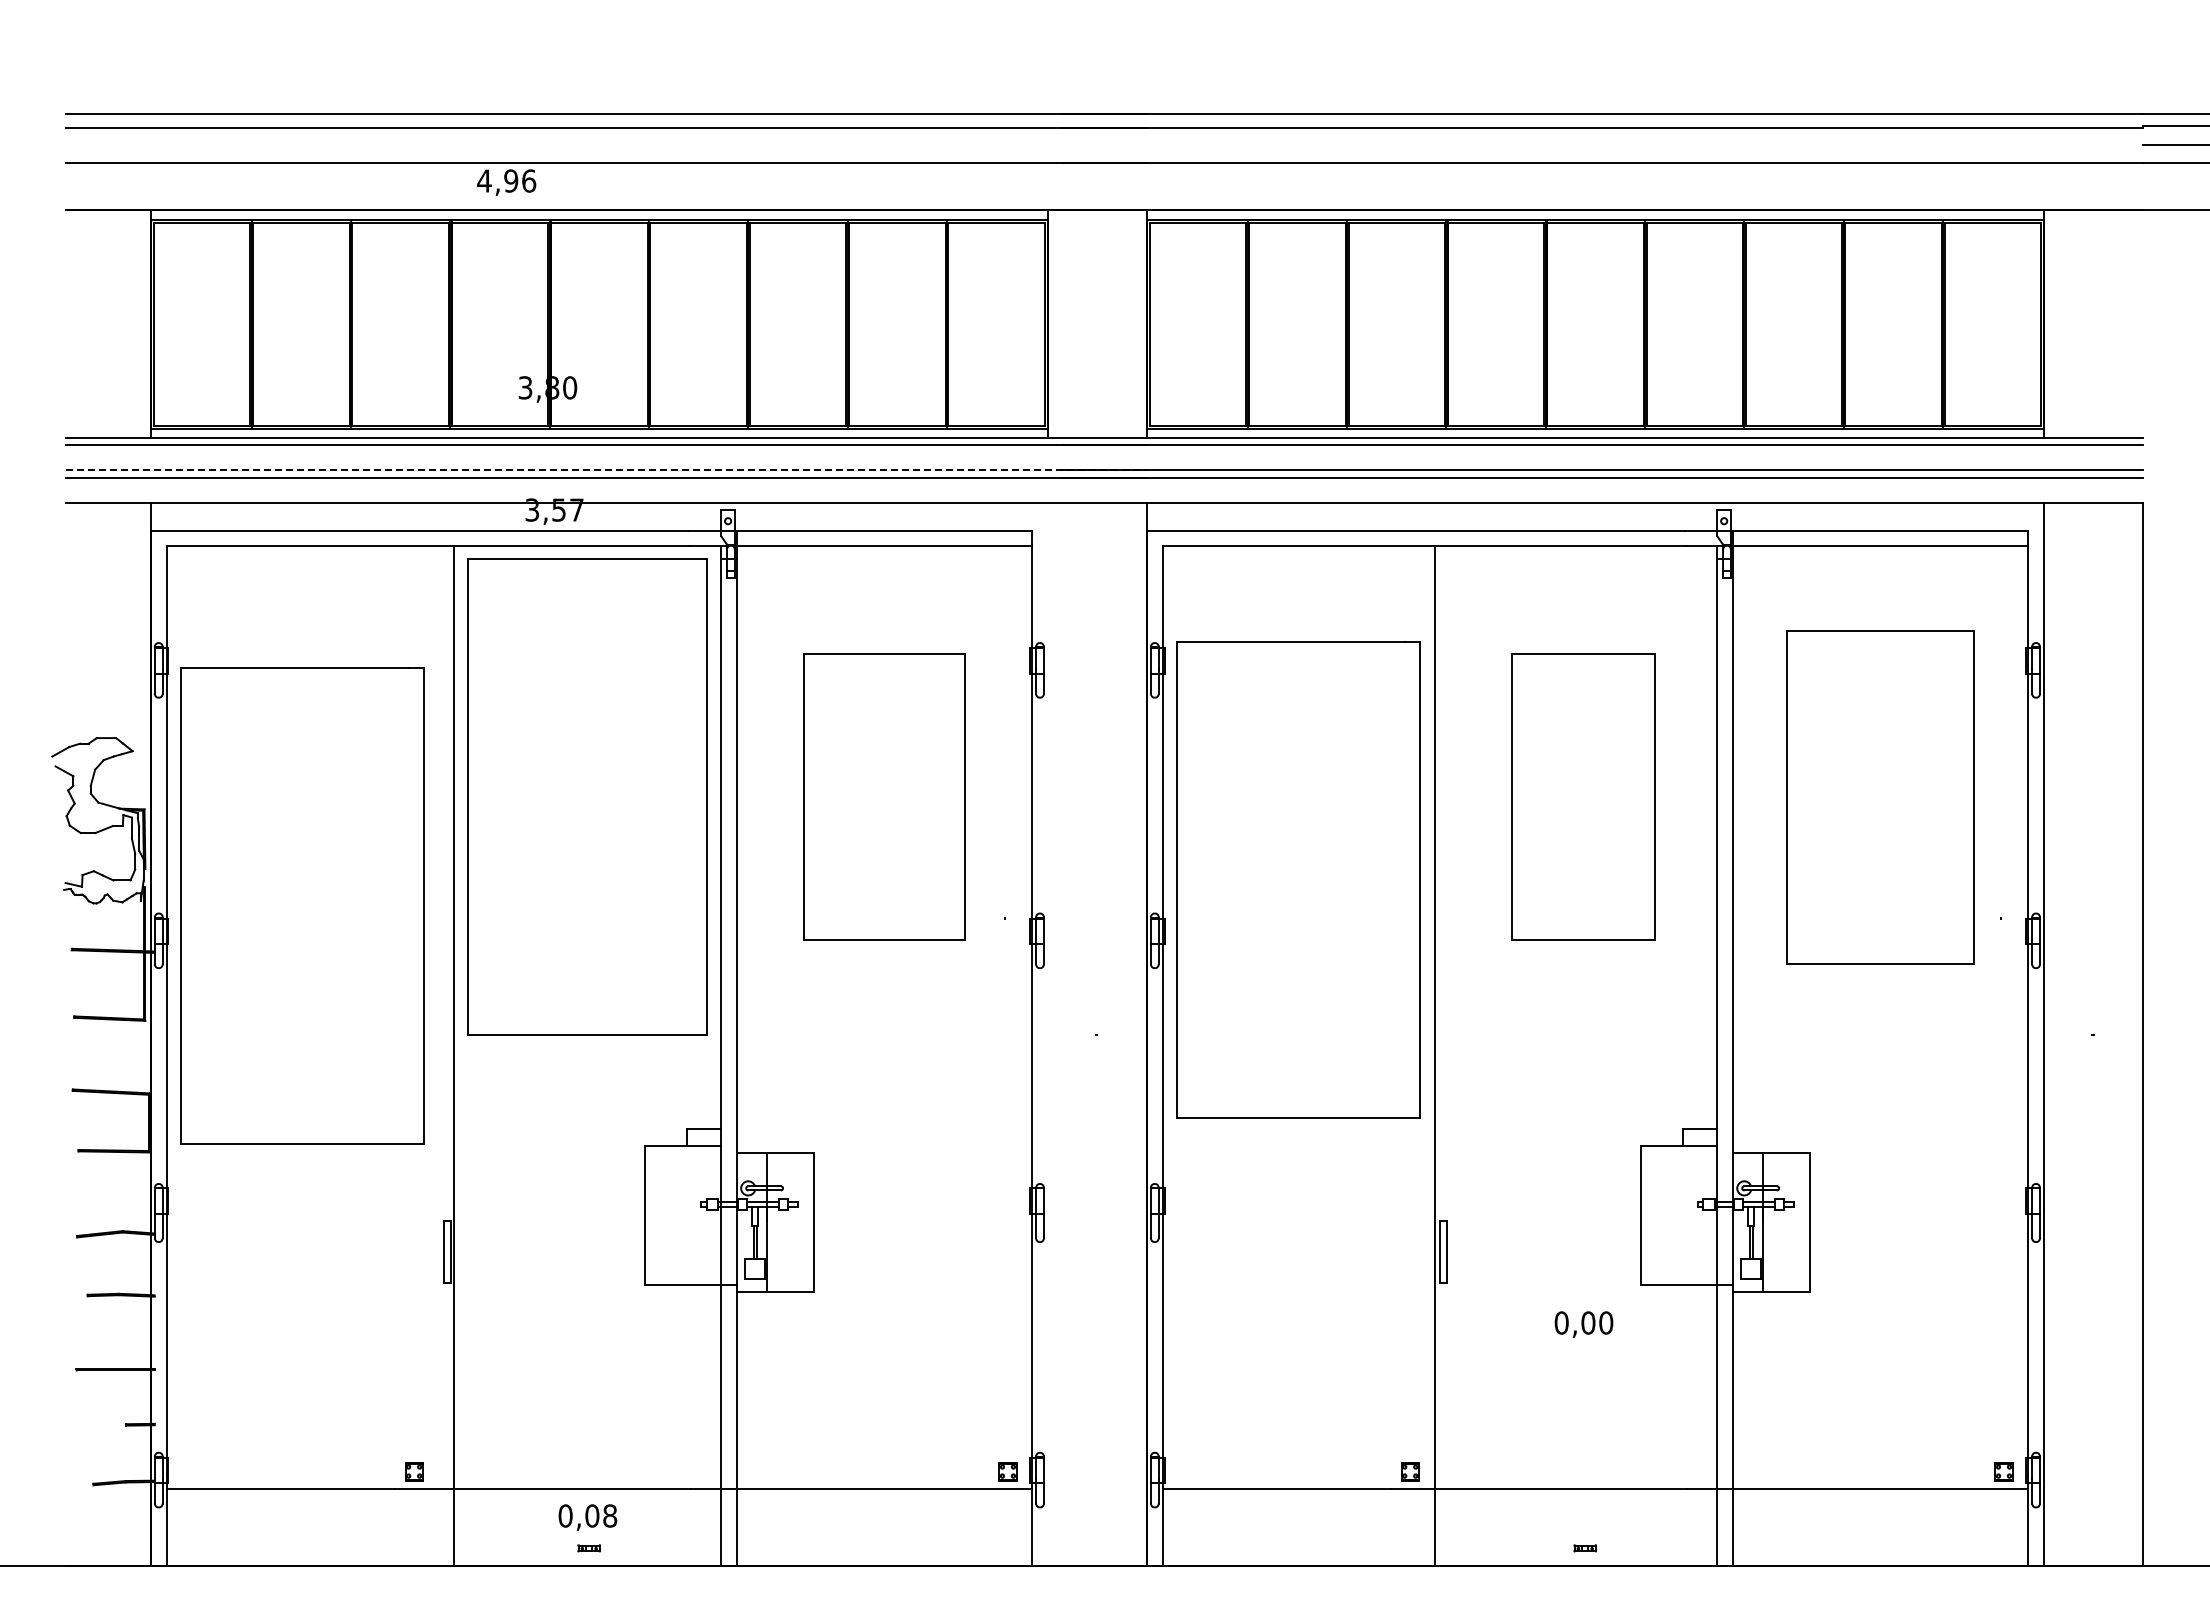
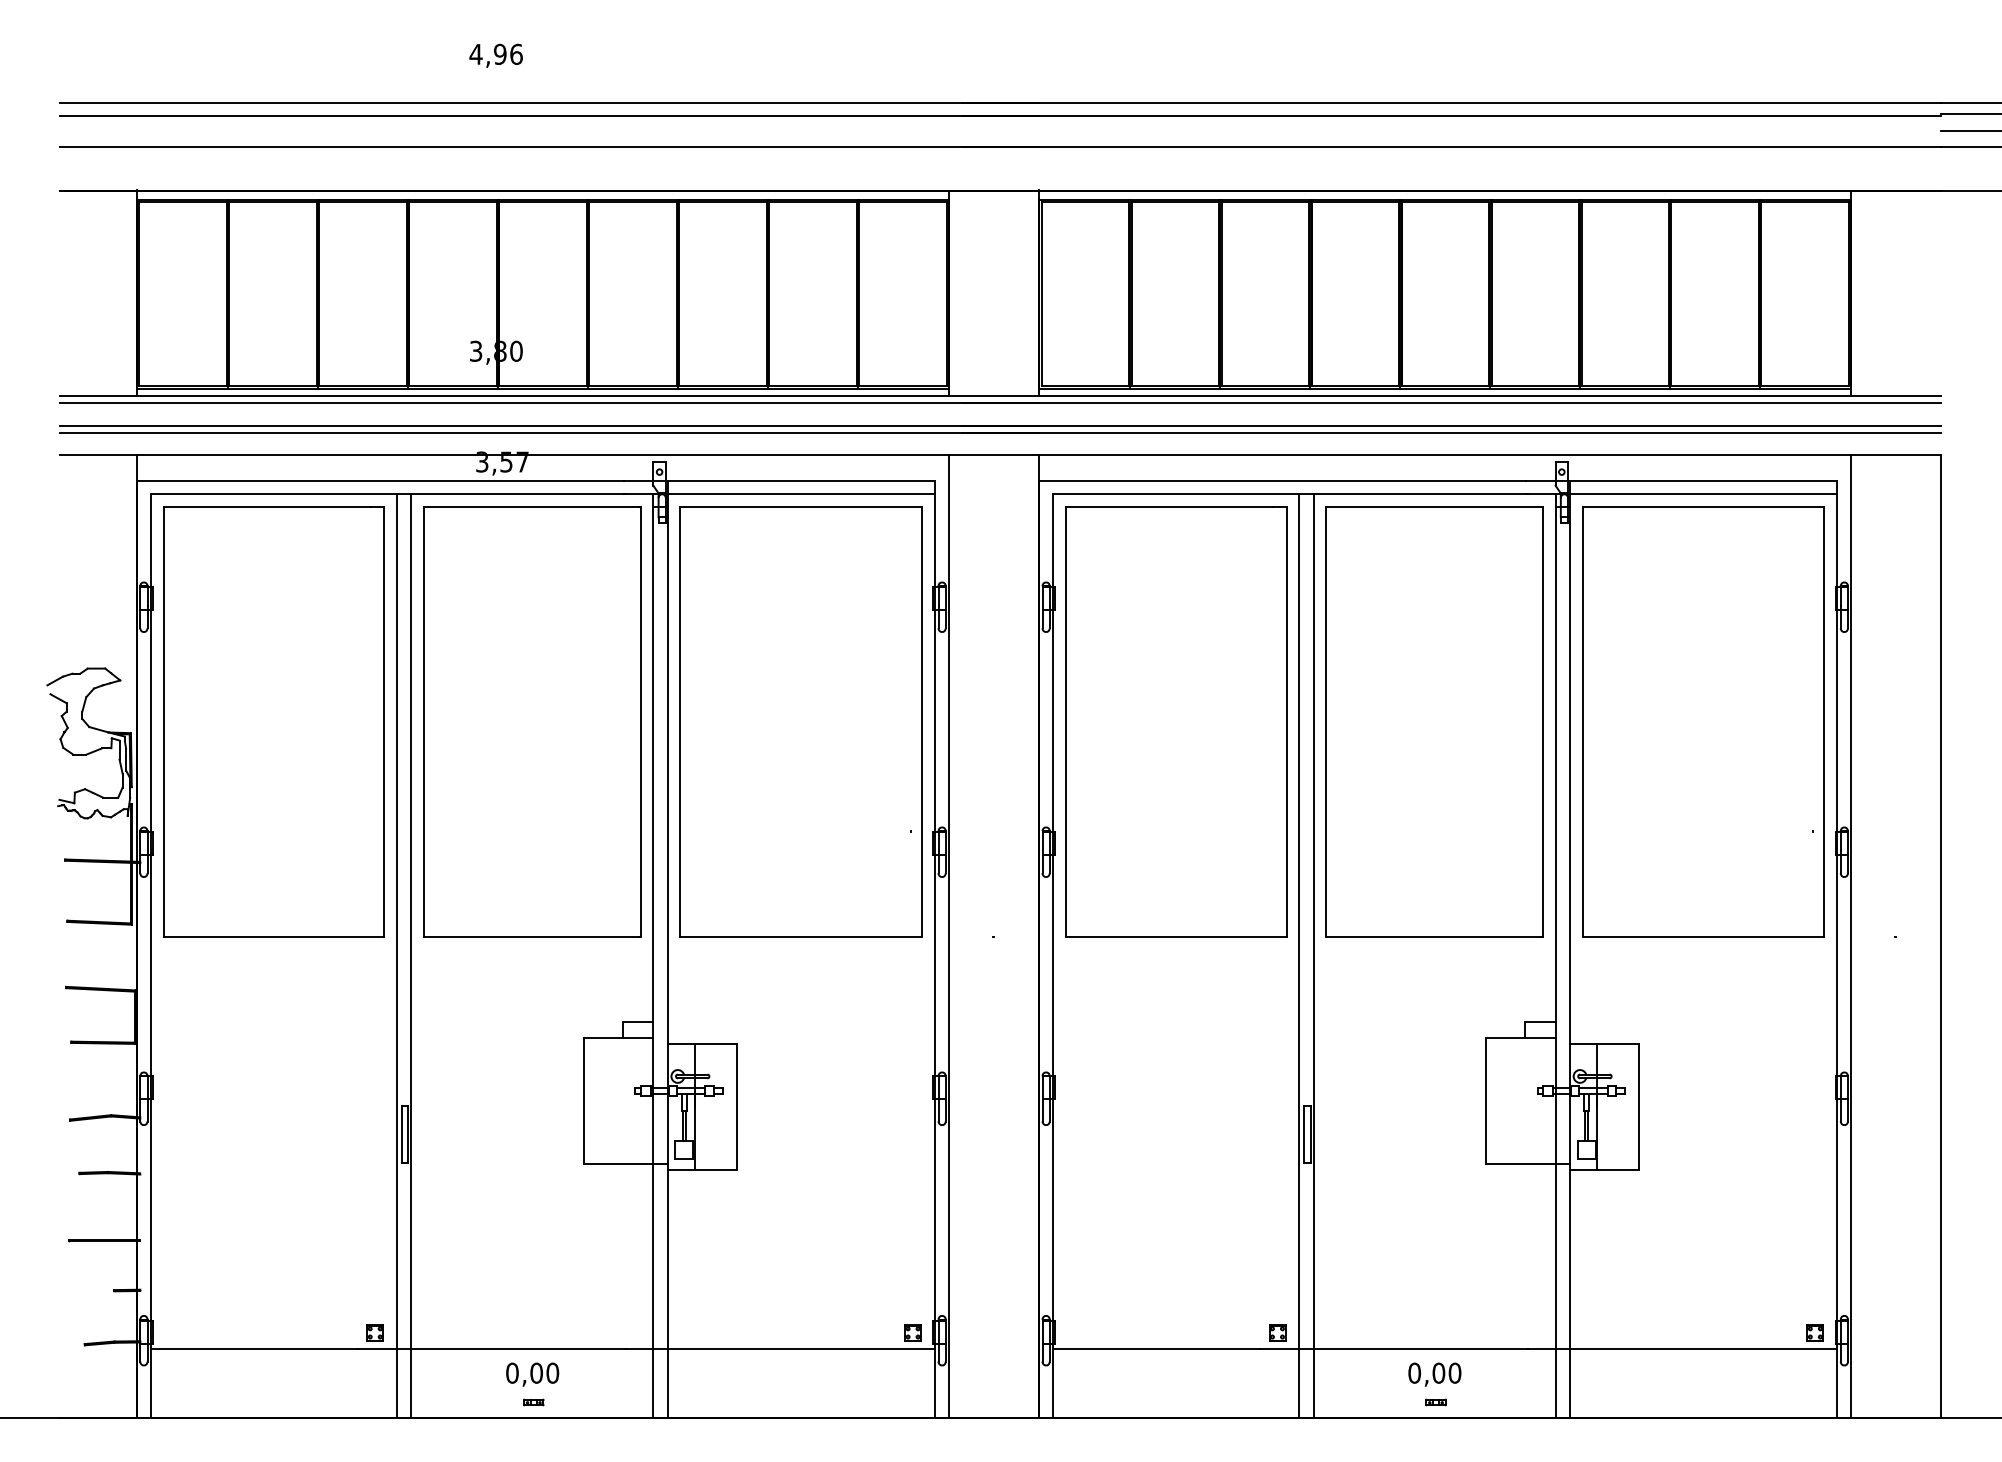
text: (506, 182) -> (496, 55), moved
line: (606, 470) -> (549, 426), dashed -> solid
part: (884, 796) -> (801, 721), size x1.67
part: (1583, 796) -> (1434, 721), size x1.67
part: (1880, 796) -> (1703, 721), size x1.43
part: (1298, 879) -> (1176, 721), moved
part: (302, 905) -> (274, 721), moved
line: (1047, 1033) -> (948, 936), added
line: (438, 1054) -> (397, 955), added
line: (1450, 1054) -> (1313, 955), added
text: (1583, 1324) -> (1434, 1374), moved
text: (610, 1515) -> (553, 1372), 0,08 -> 0,00

